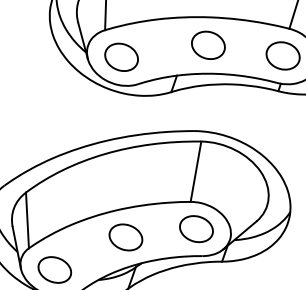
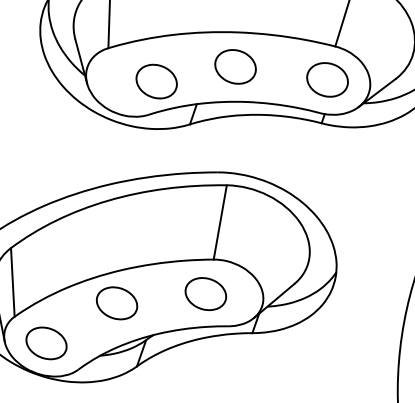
part: (121, 57) -> (156, 81), moved
part: (196, 229) -> (205, 294), moved
part: (125, 237) -> (116, 303), moved

